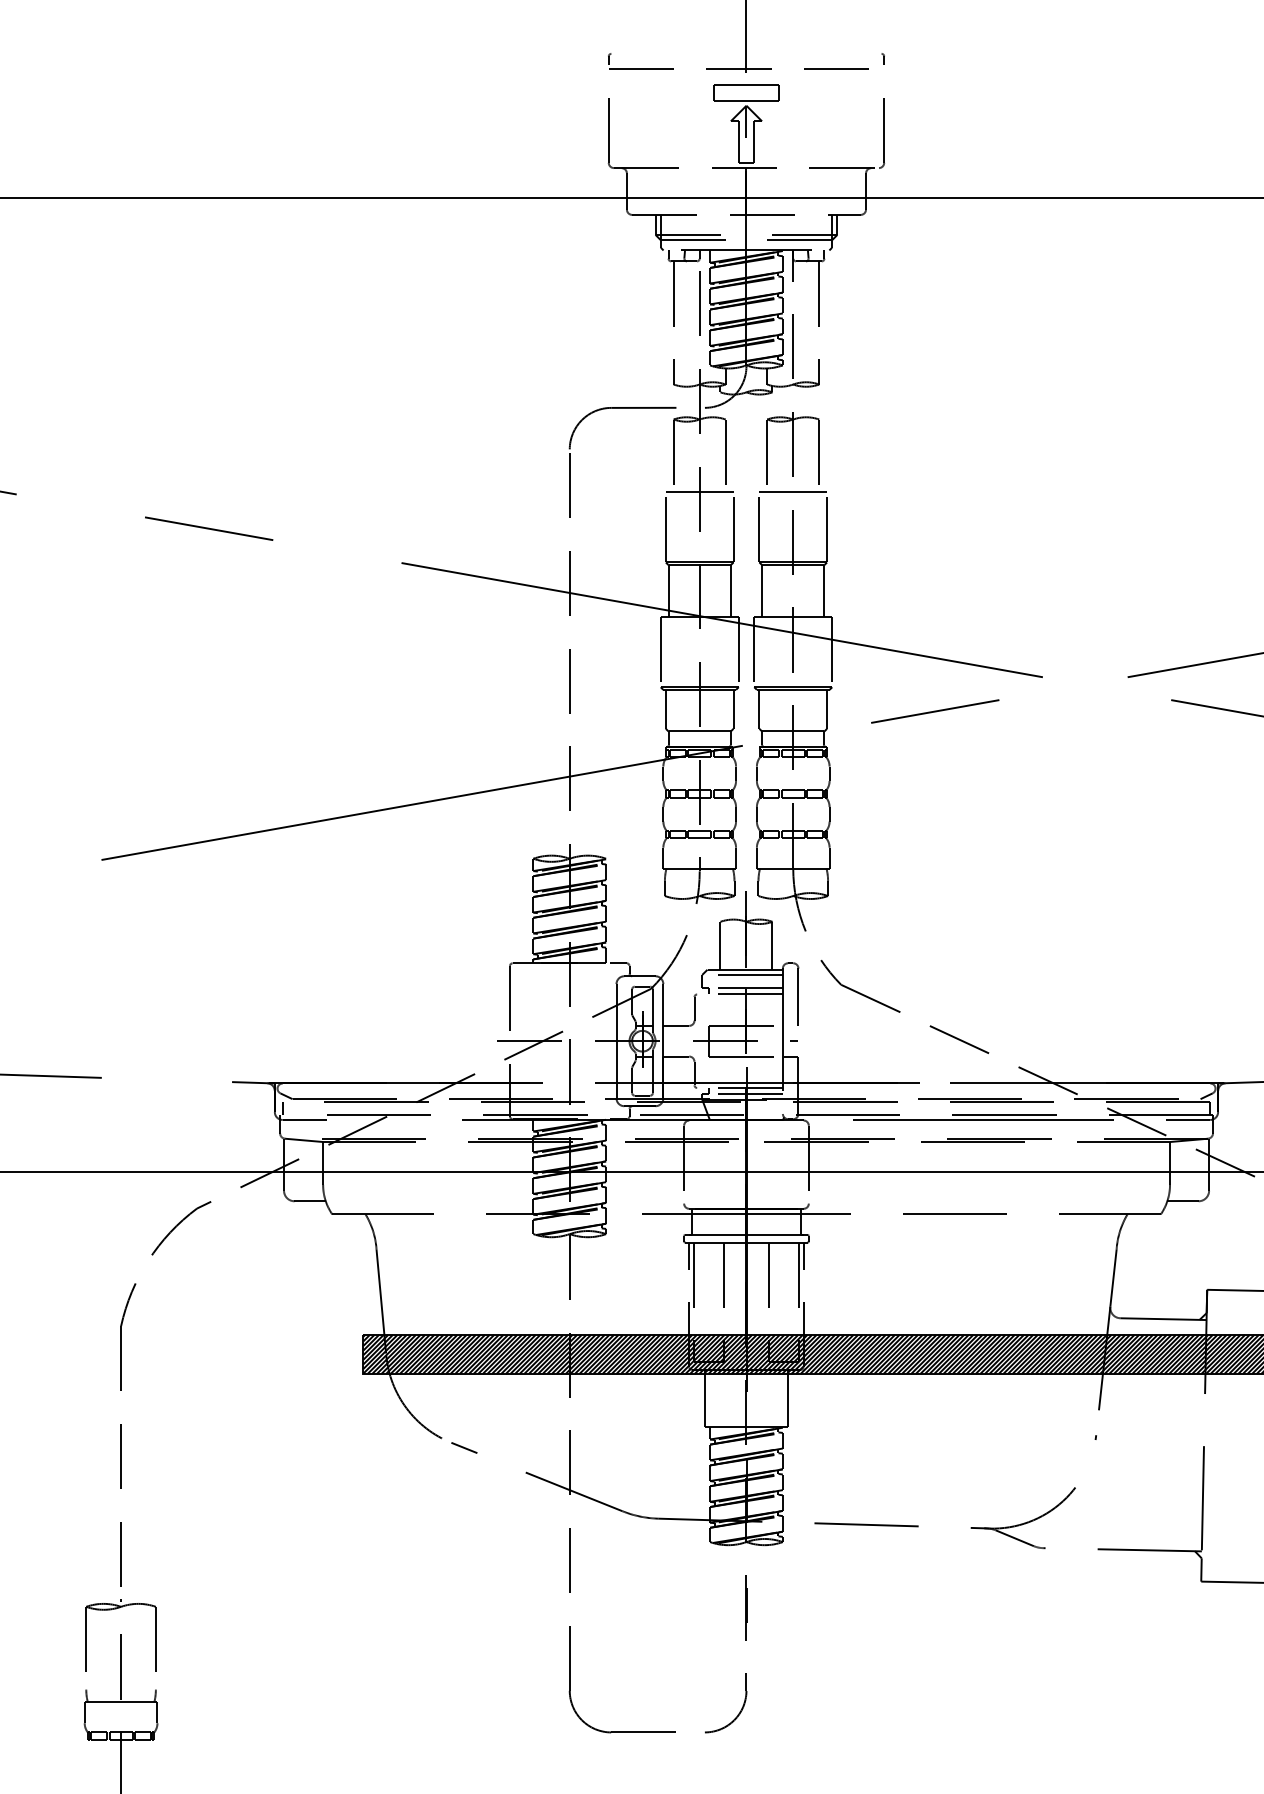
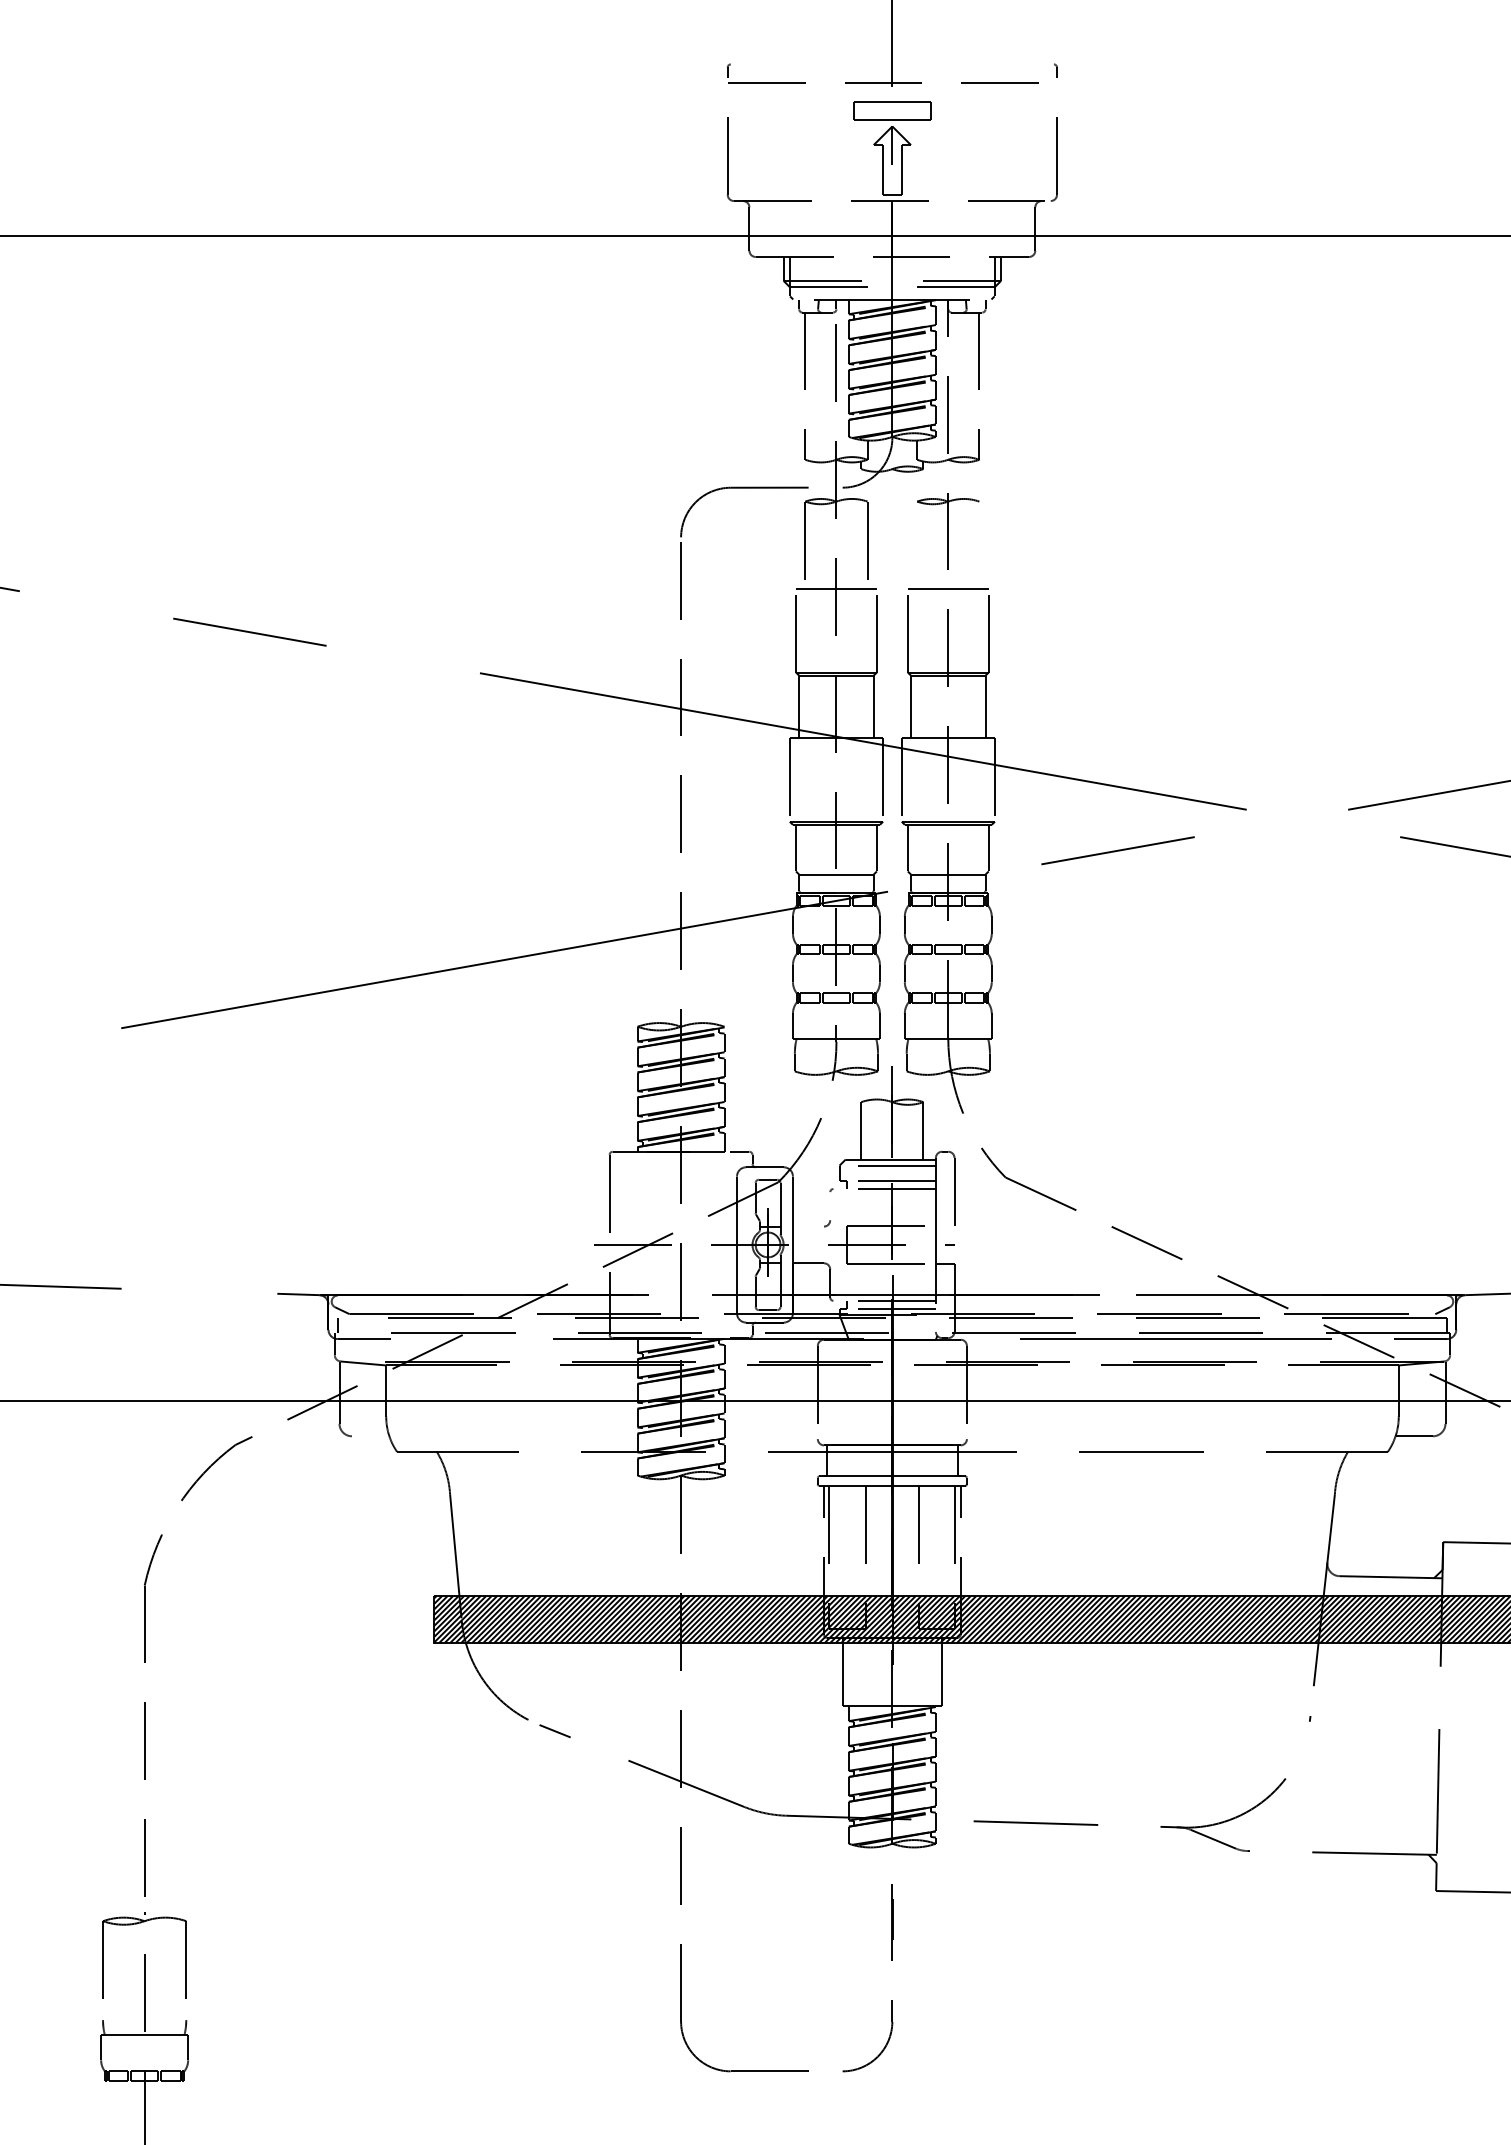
line: (767, 455) -> (917, 544), removed
line: (819, 455) -> (979, 544), removed
line: (694, 1009) -> (830, 1206), removed
line: (676, 1025) -> (808, 1226), removed
line: (309, 1201) -> (370, 1436), removed

